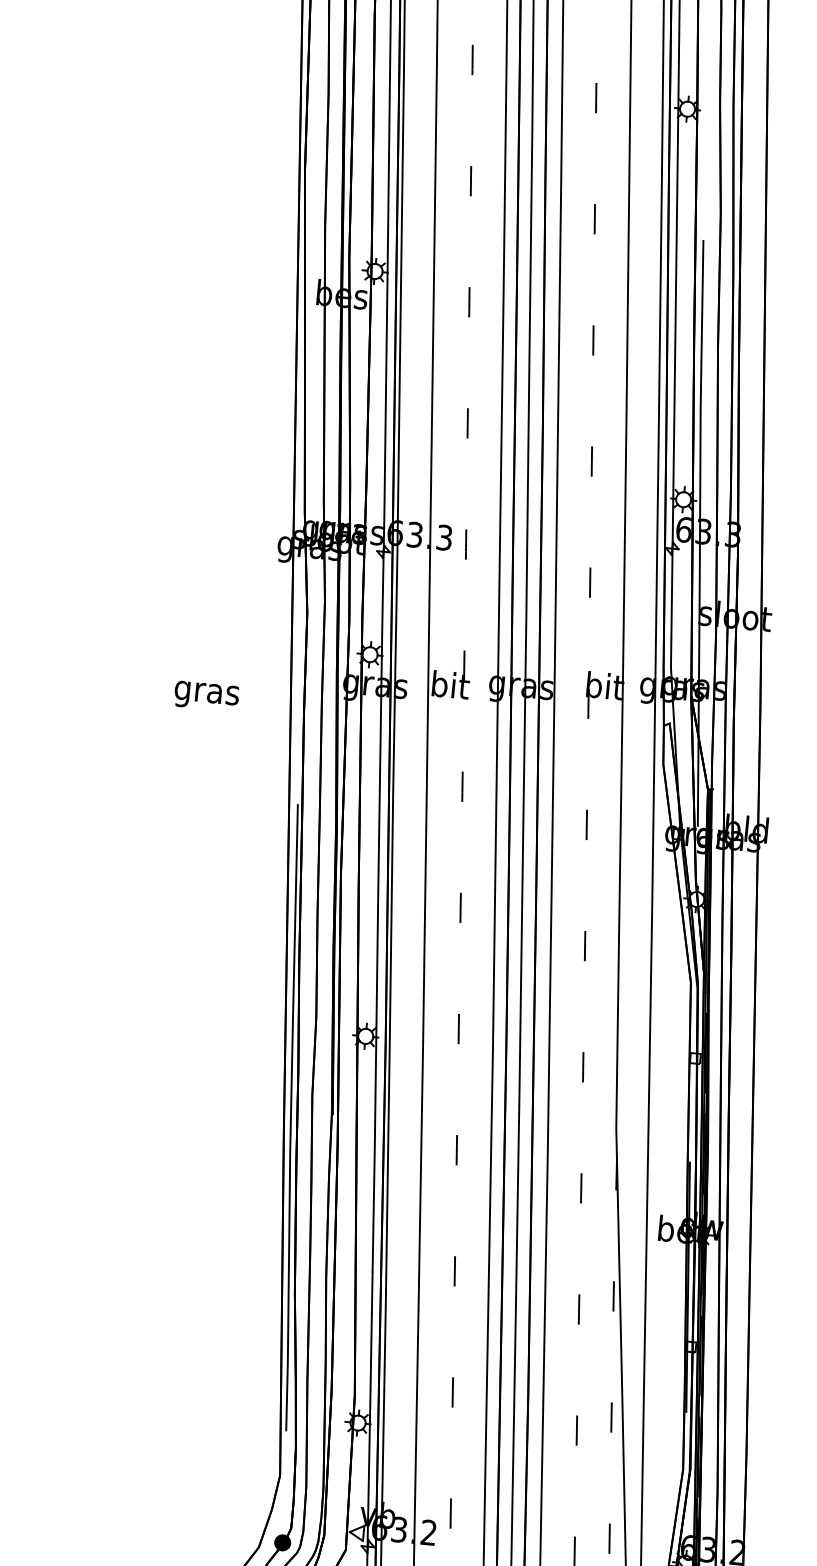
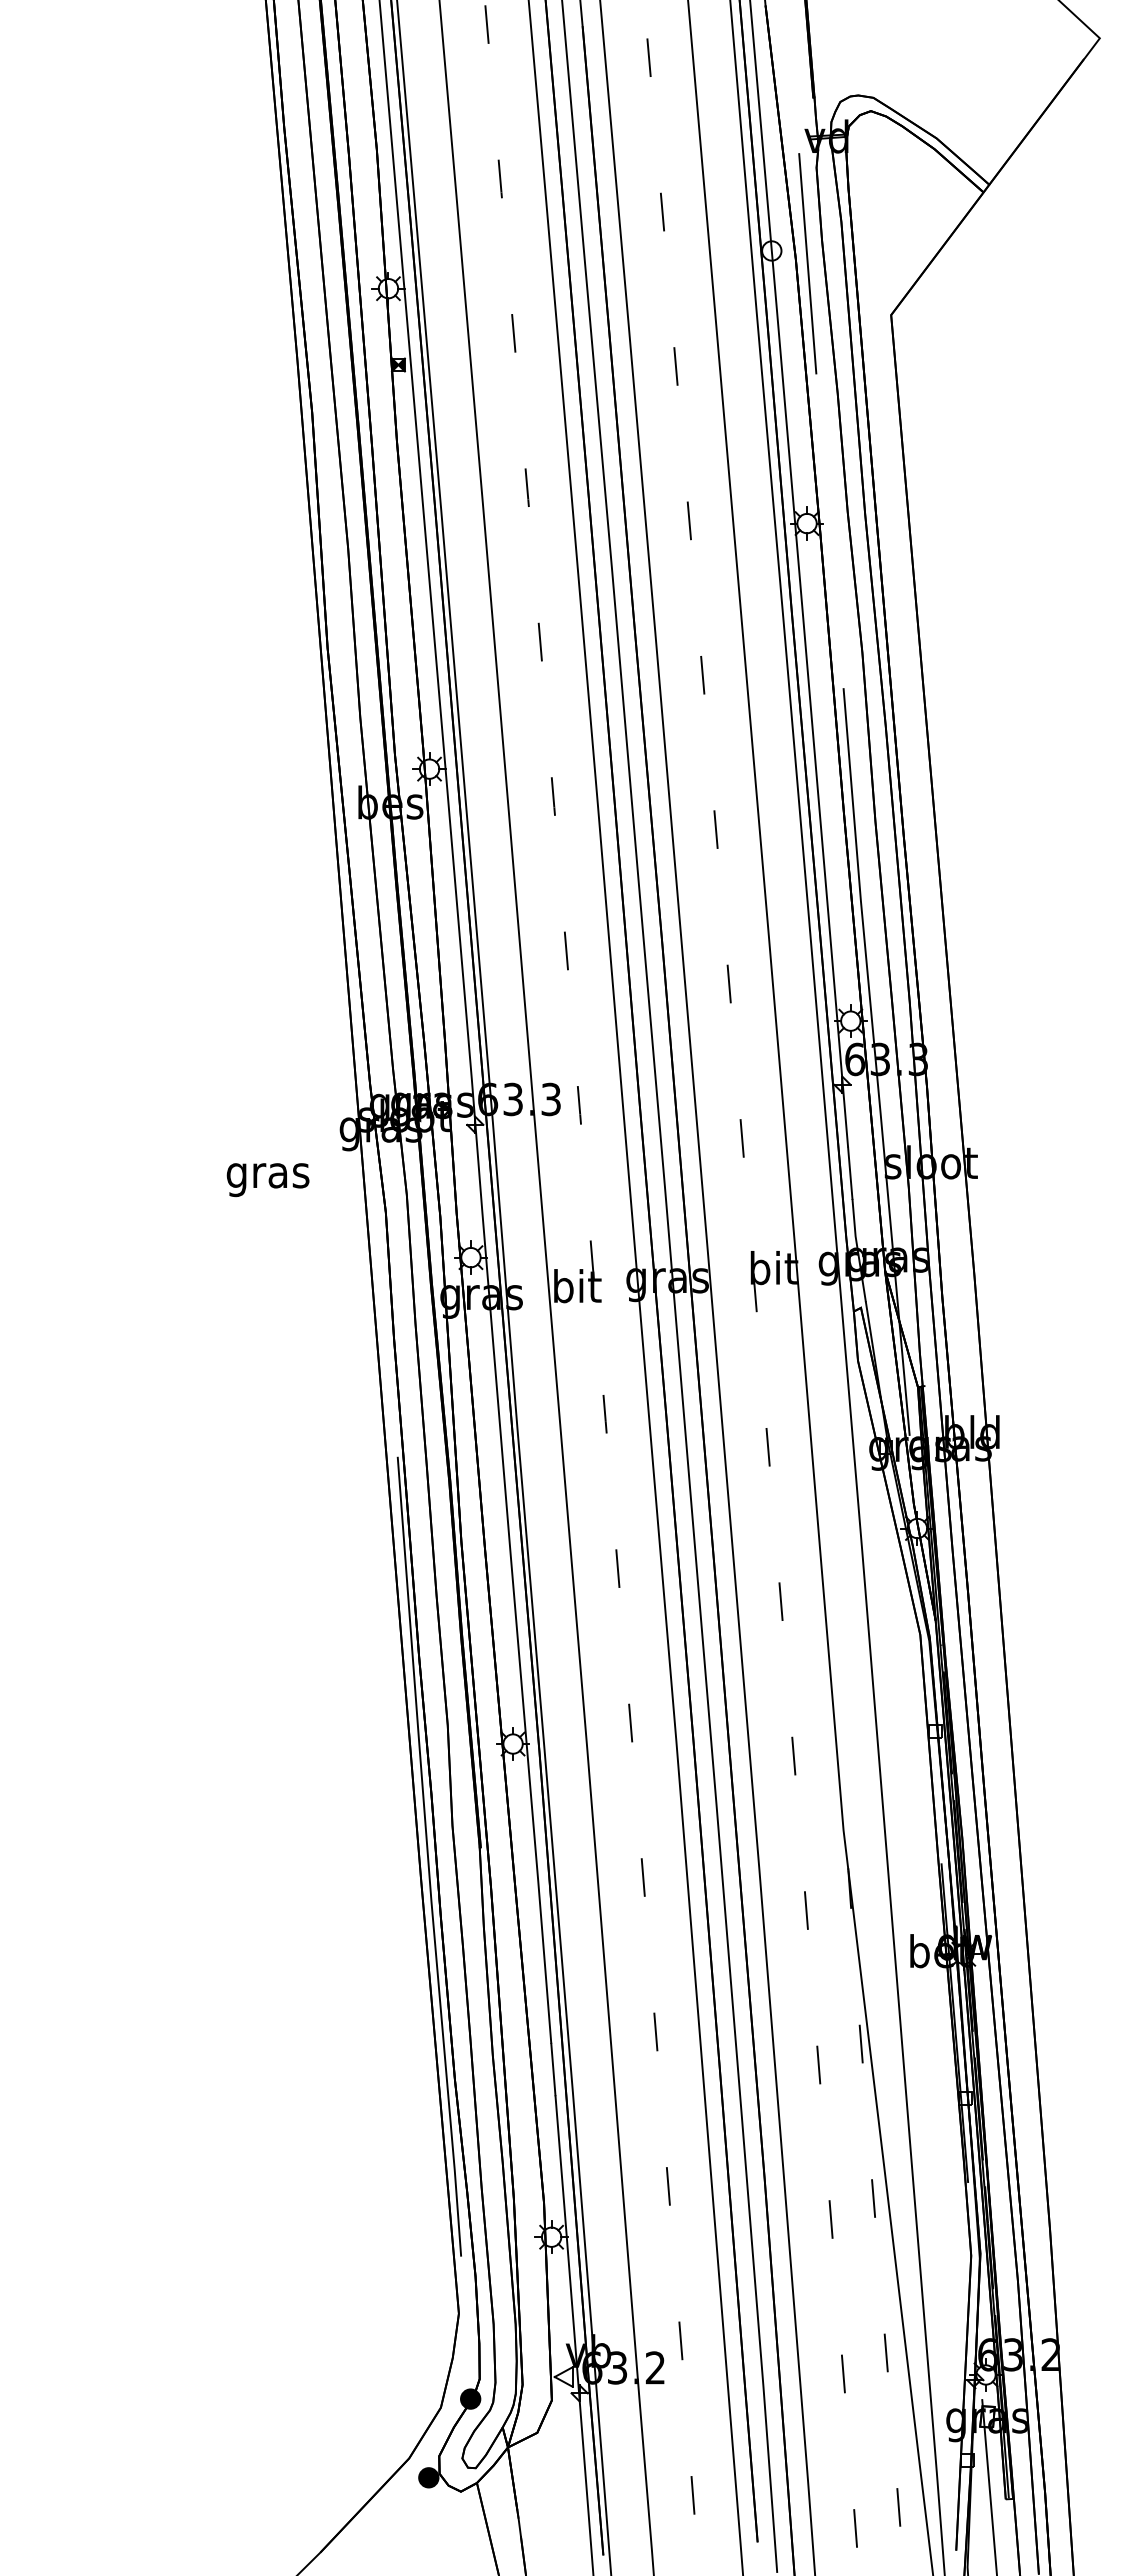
text: (206, 696) -> (267, 1180), moved

